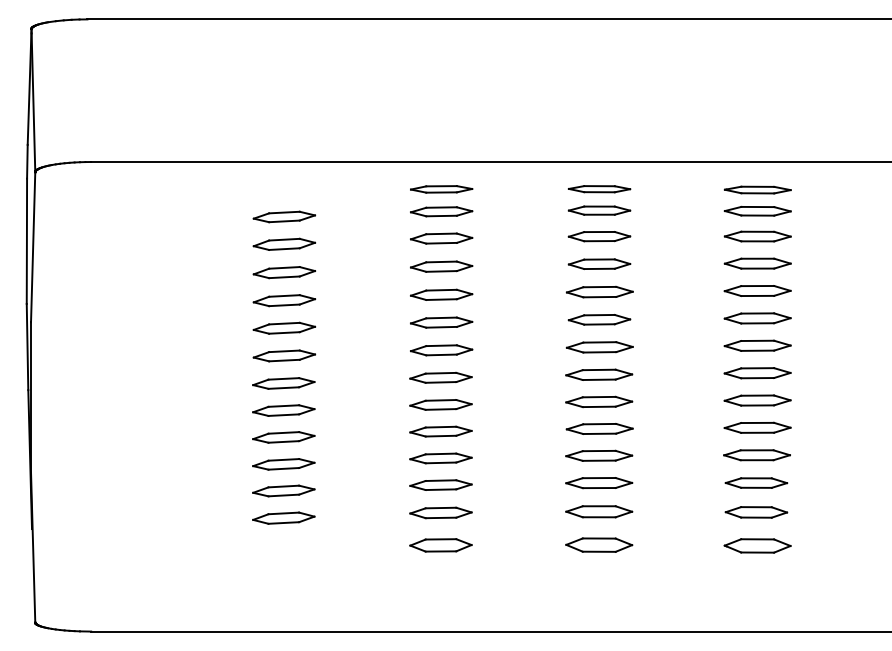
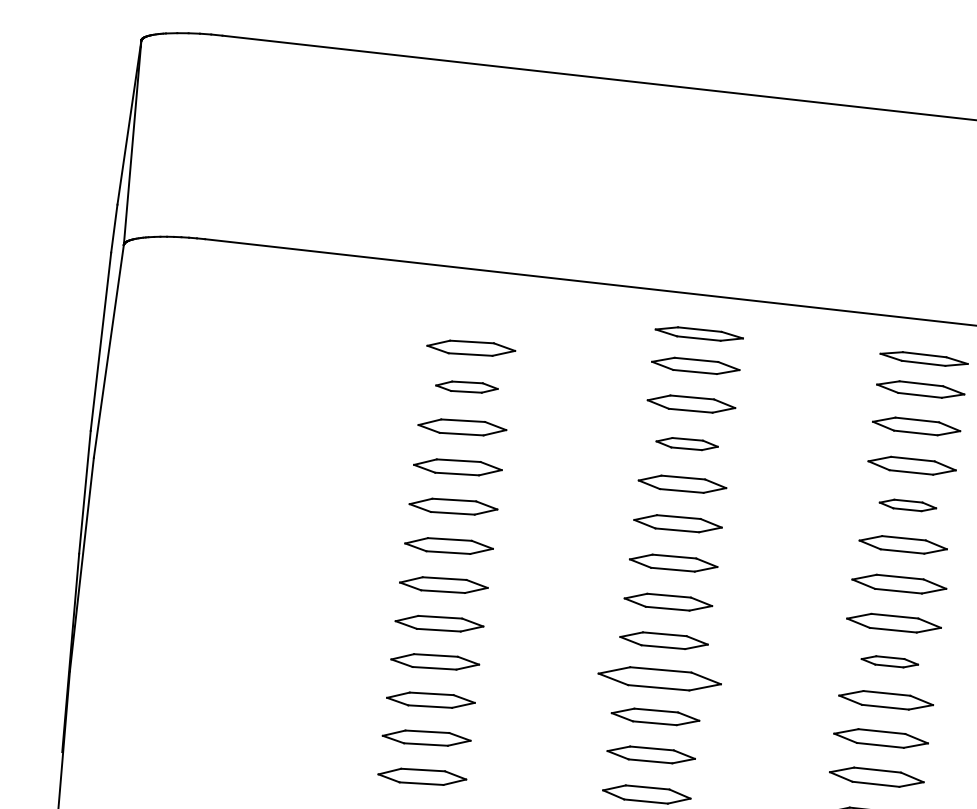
part: (284, 243) -> (467, 386), size x0.7
part: (441, 266) -> (686, 443), size x0.7
part: (599, 291) -> (907, 504), size x0.6
part: (599, 401) -> (890, 661), size x0.6
part: (440, 431) -> (659, 678), size x1.4

